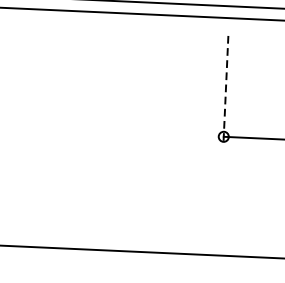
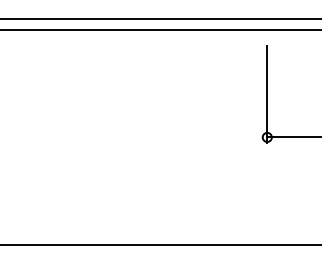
line: (226, 89) -> (267, 94), dashed -> solid

